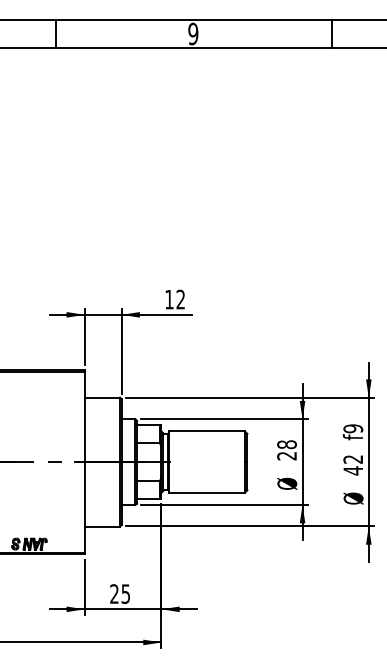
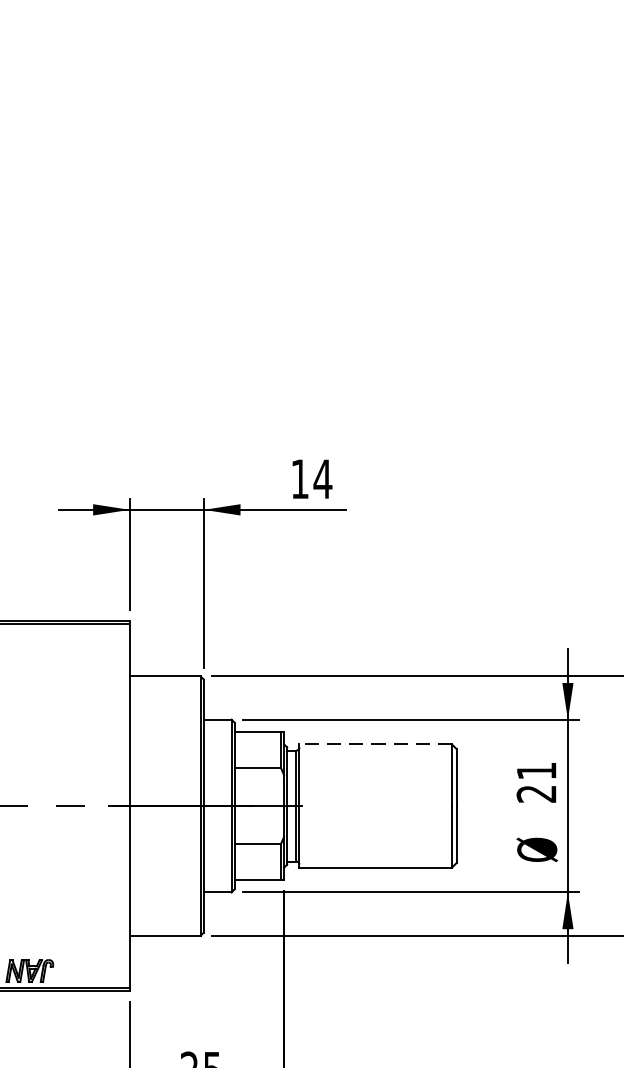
text: (180, 299) -> (322, 478), 12 -> 14
line: (207, 431) -> (376, 744), solid -> dashed
text: (286, 444) -> (535, 770), 28 -> 21

